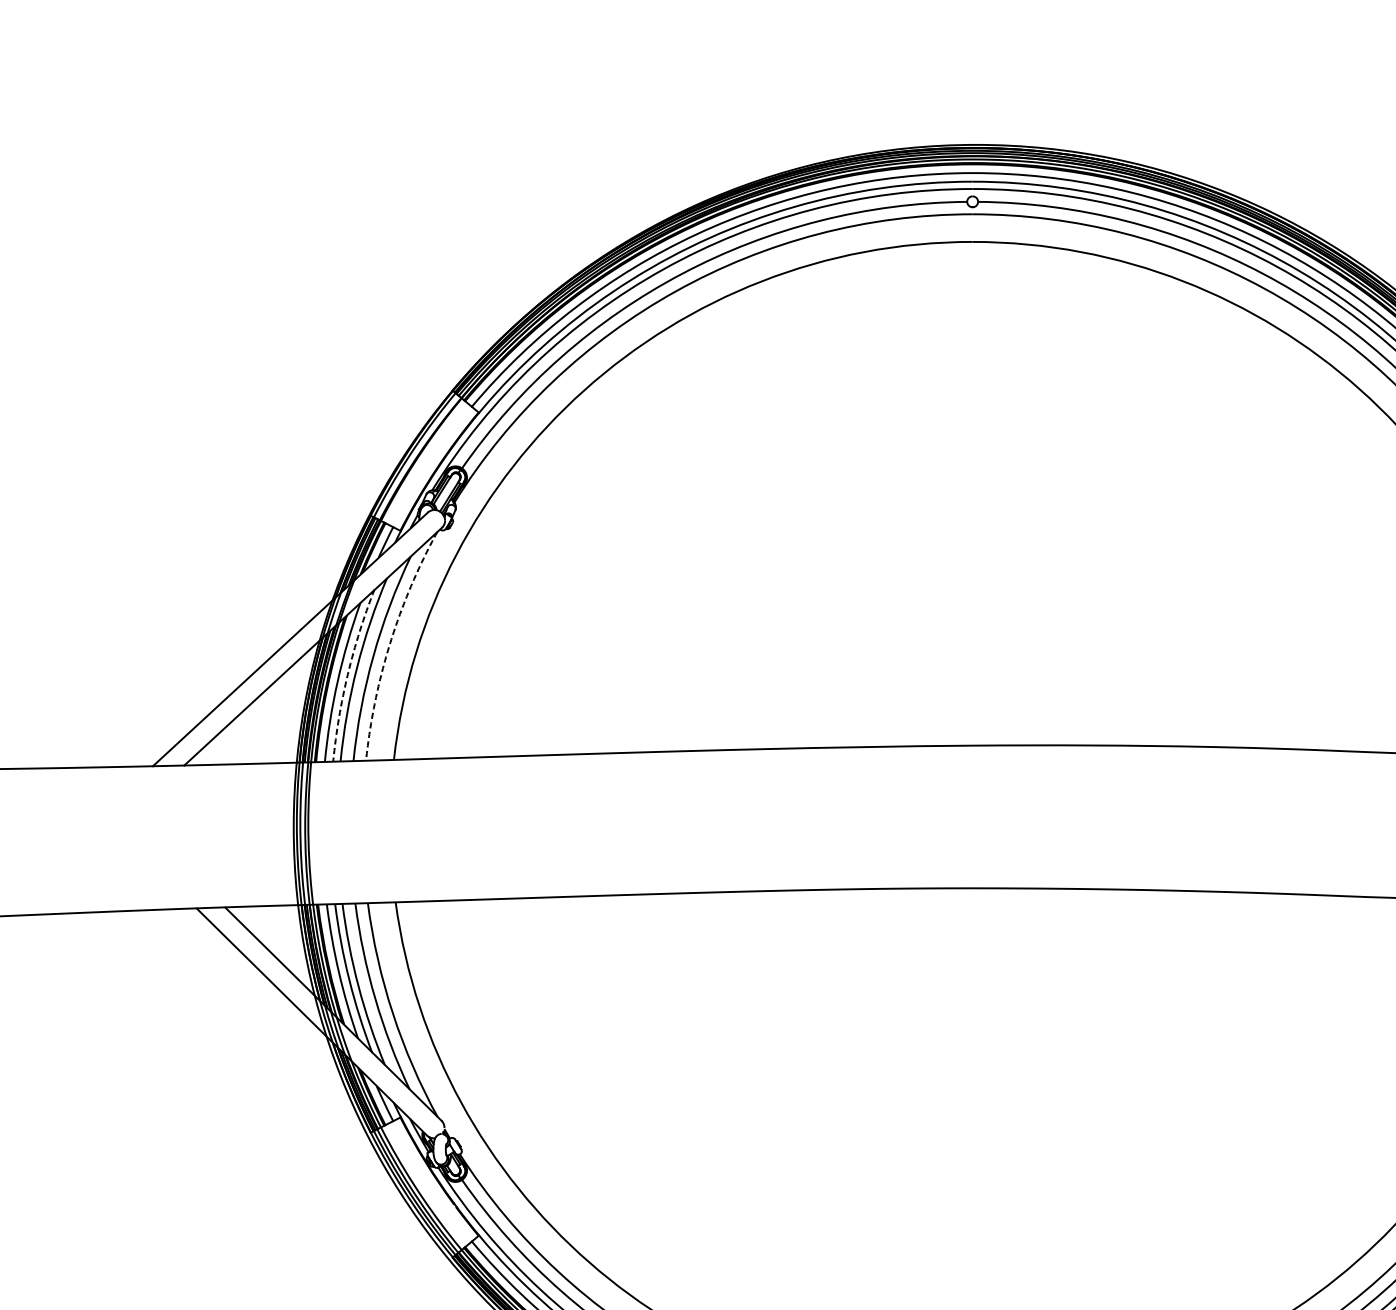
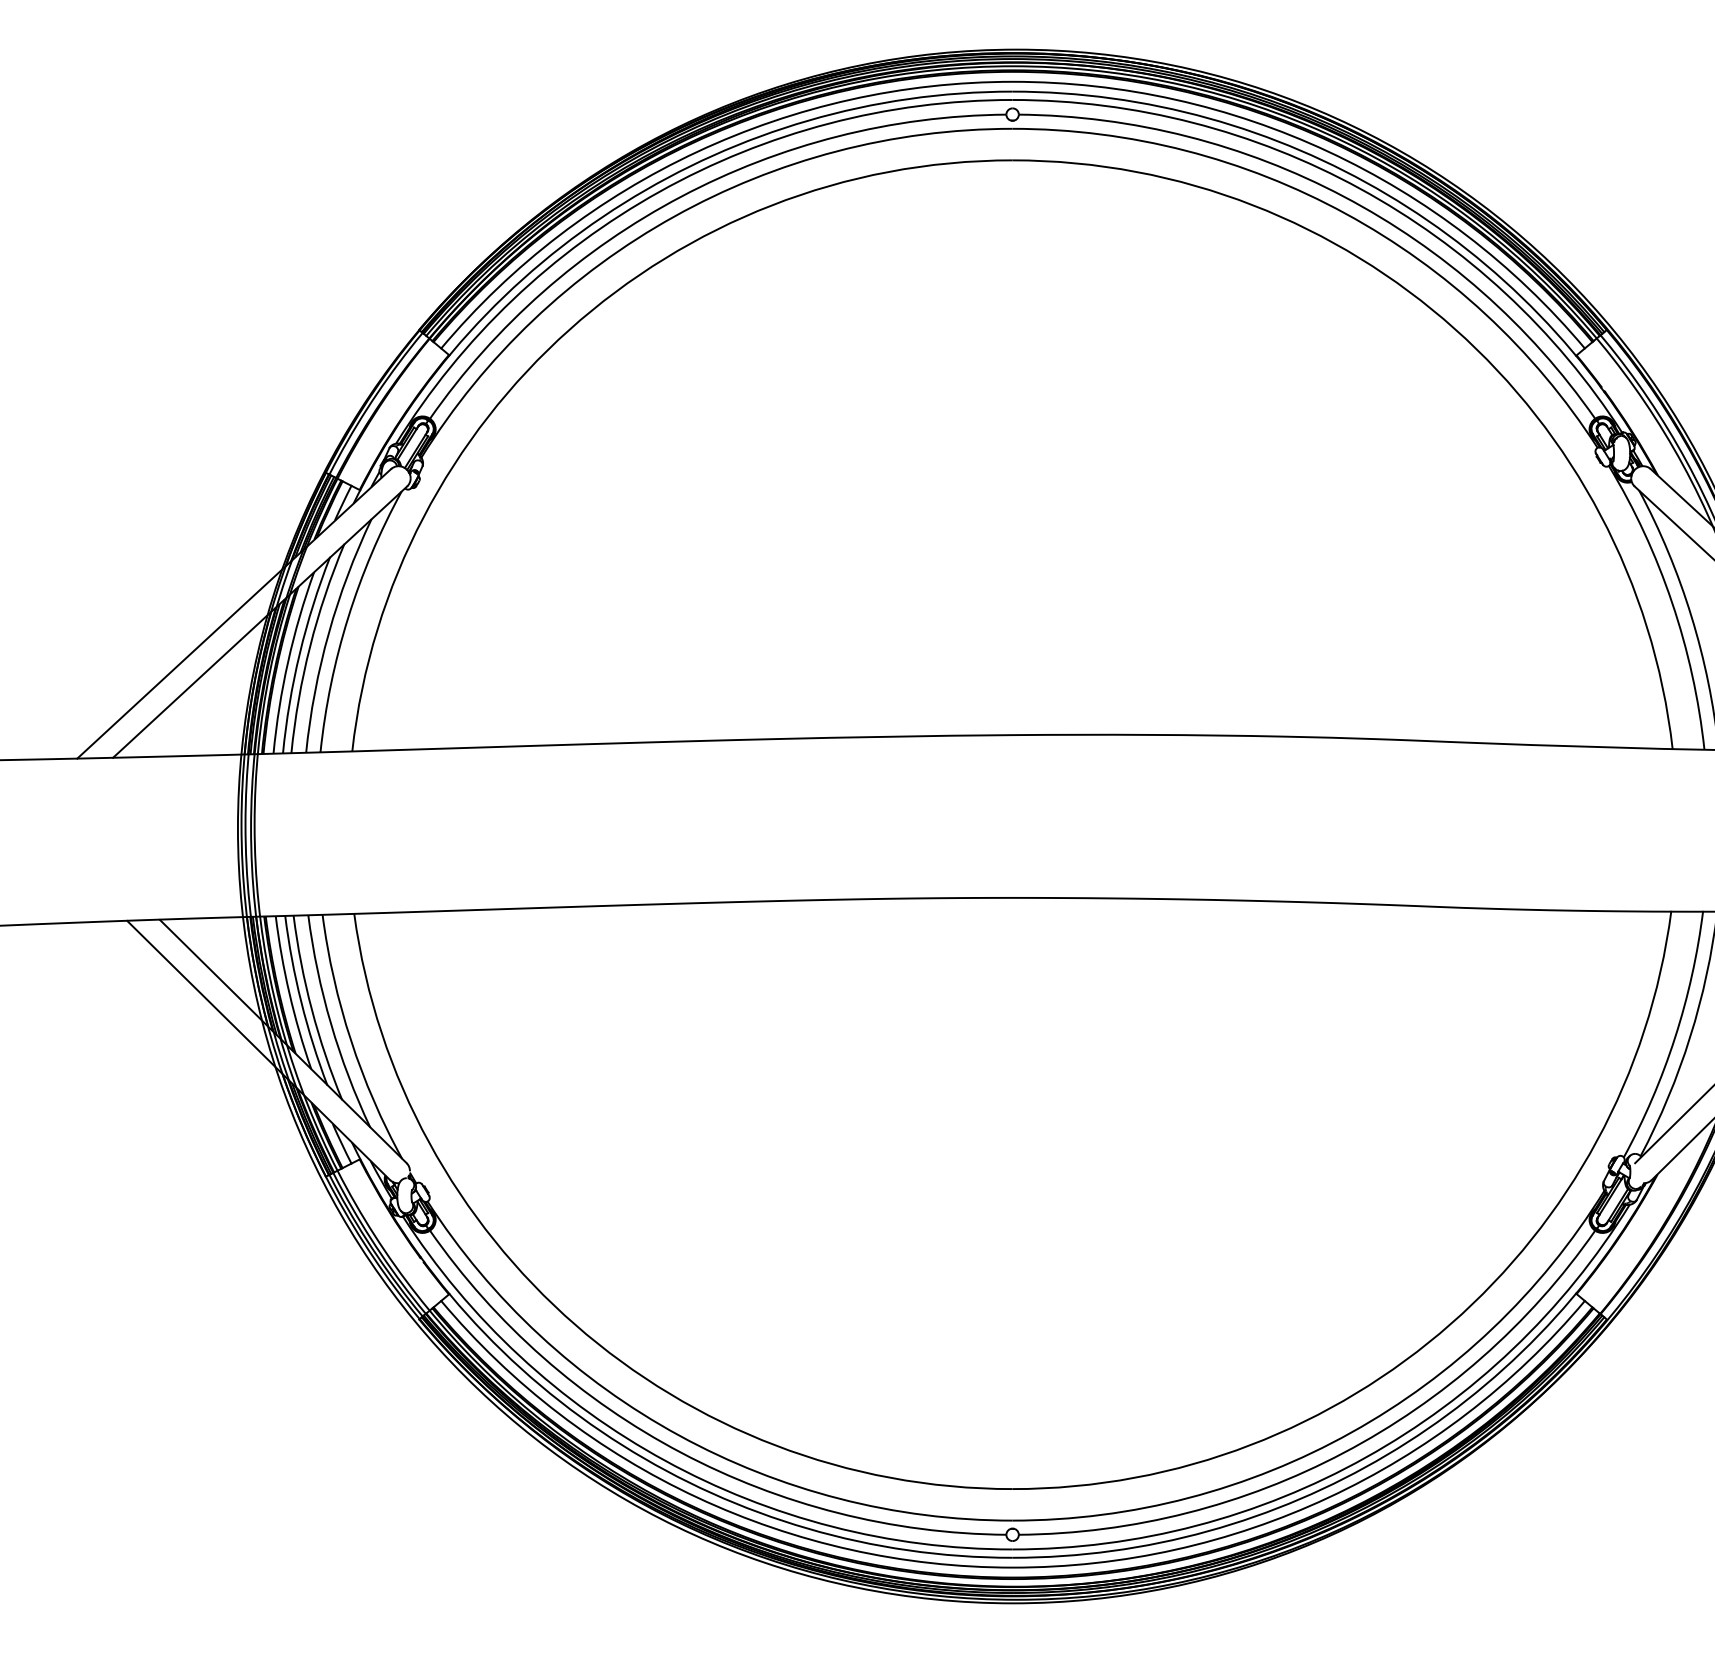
arc: (390, 642) -> (348, 617), dashed -> solid
arc: (347, 674) -> (299, 653), dashed -> solid

